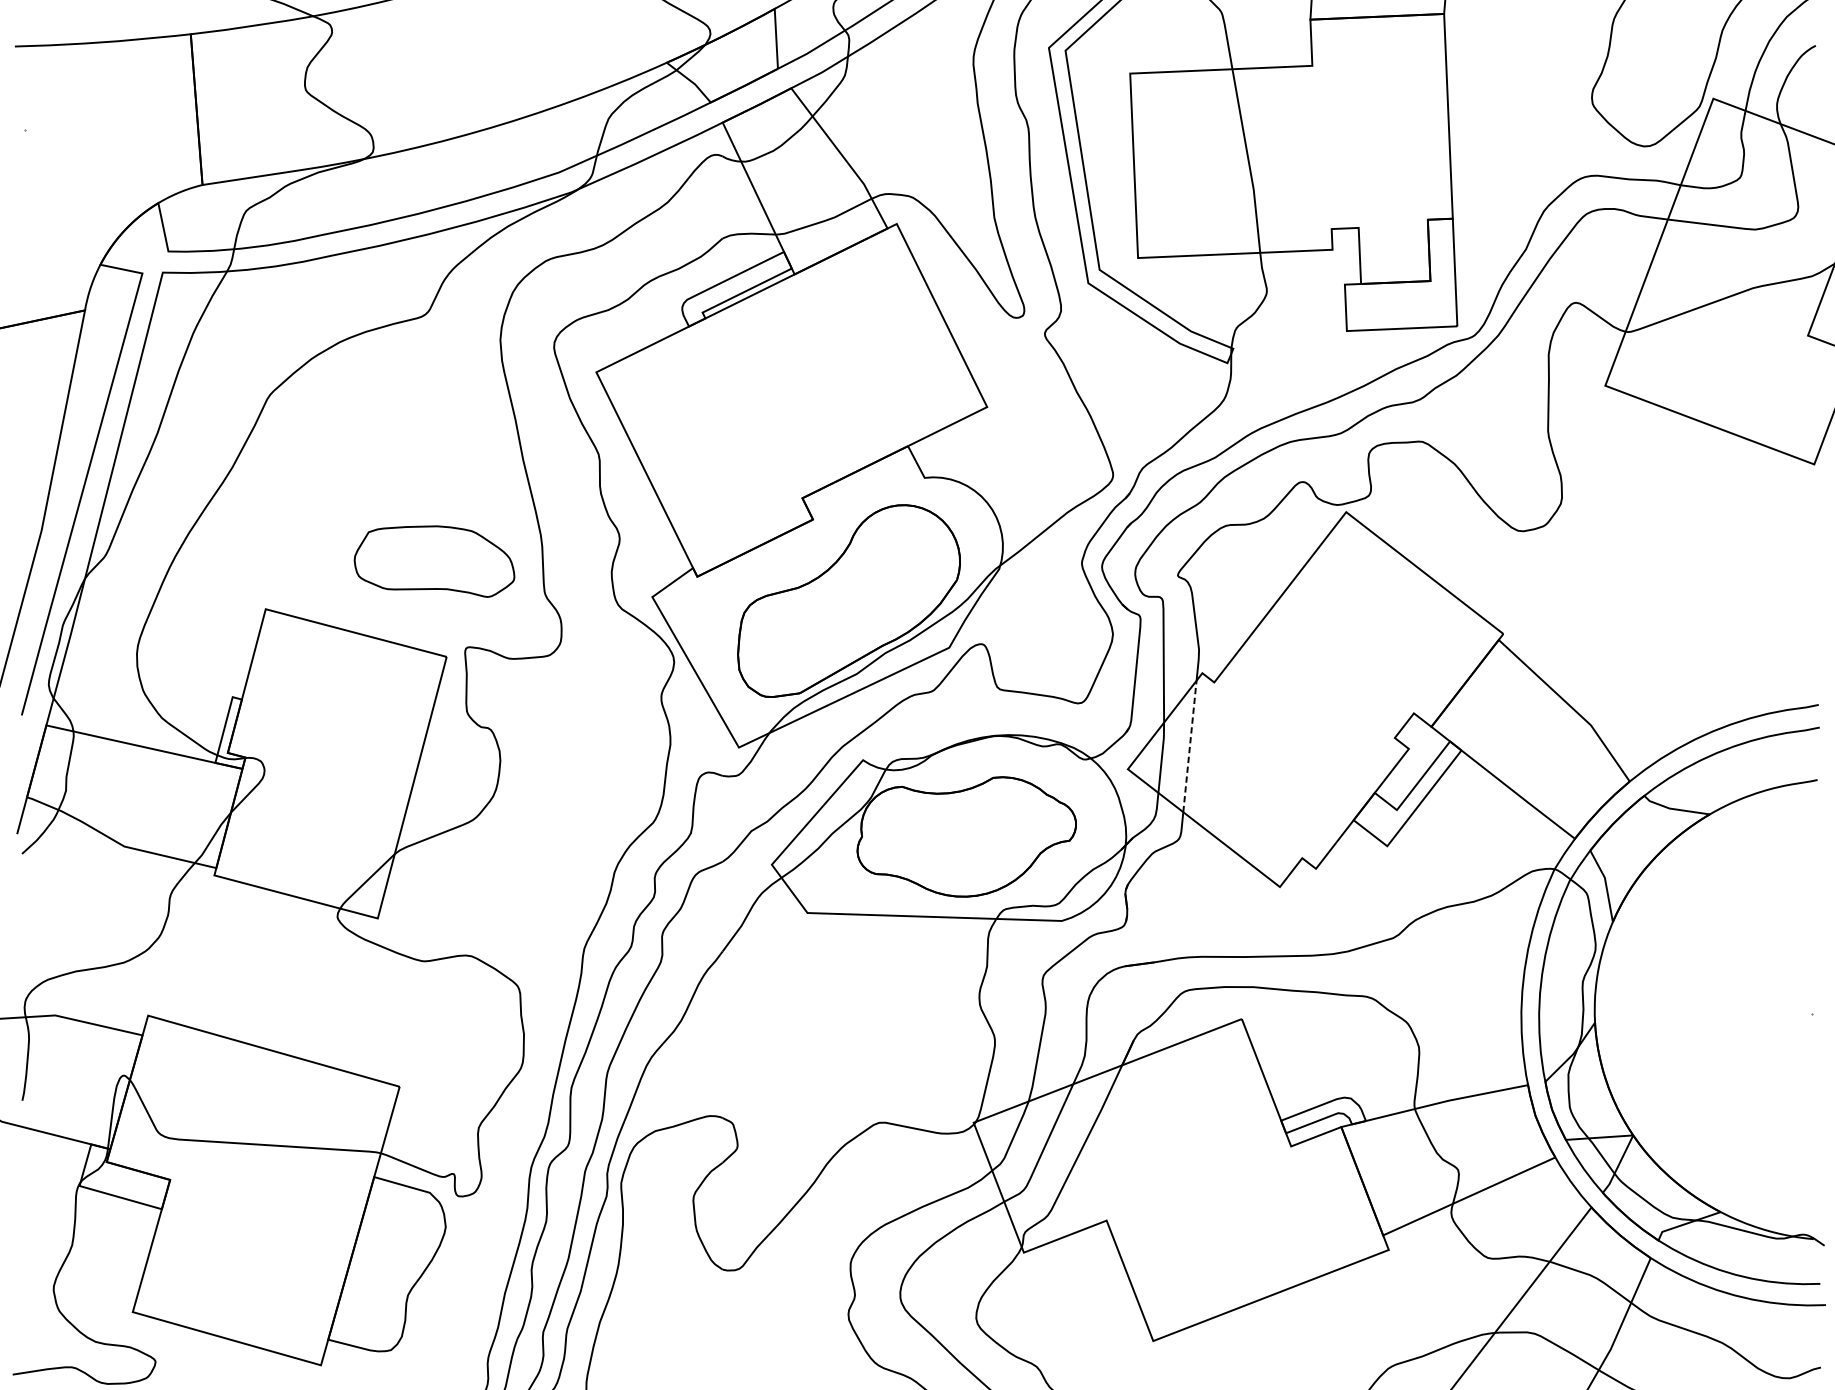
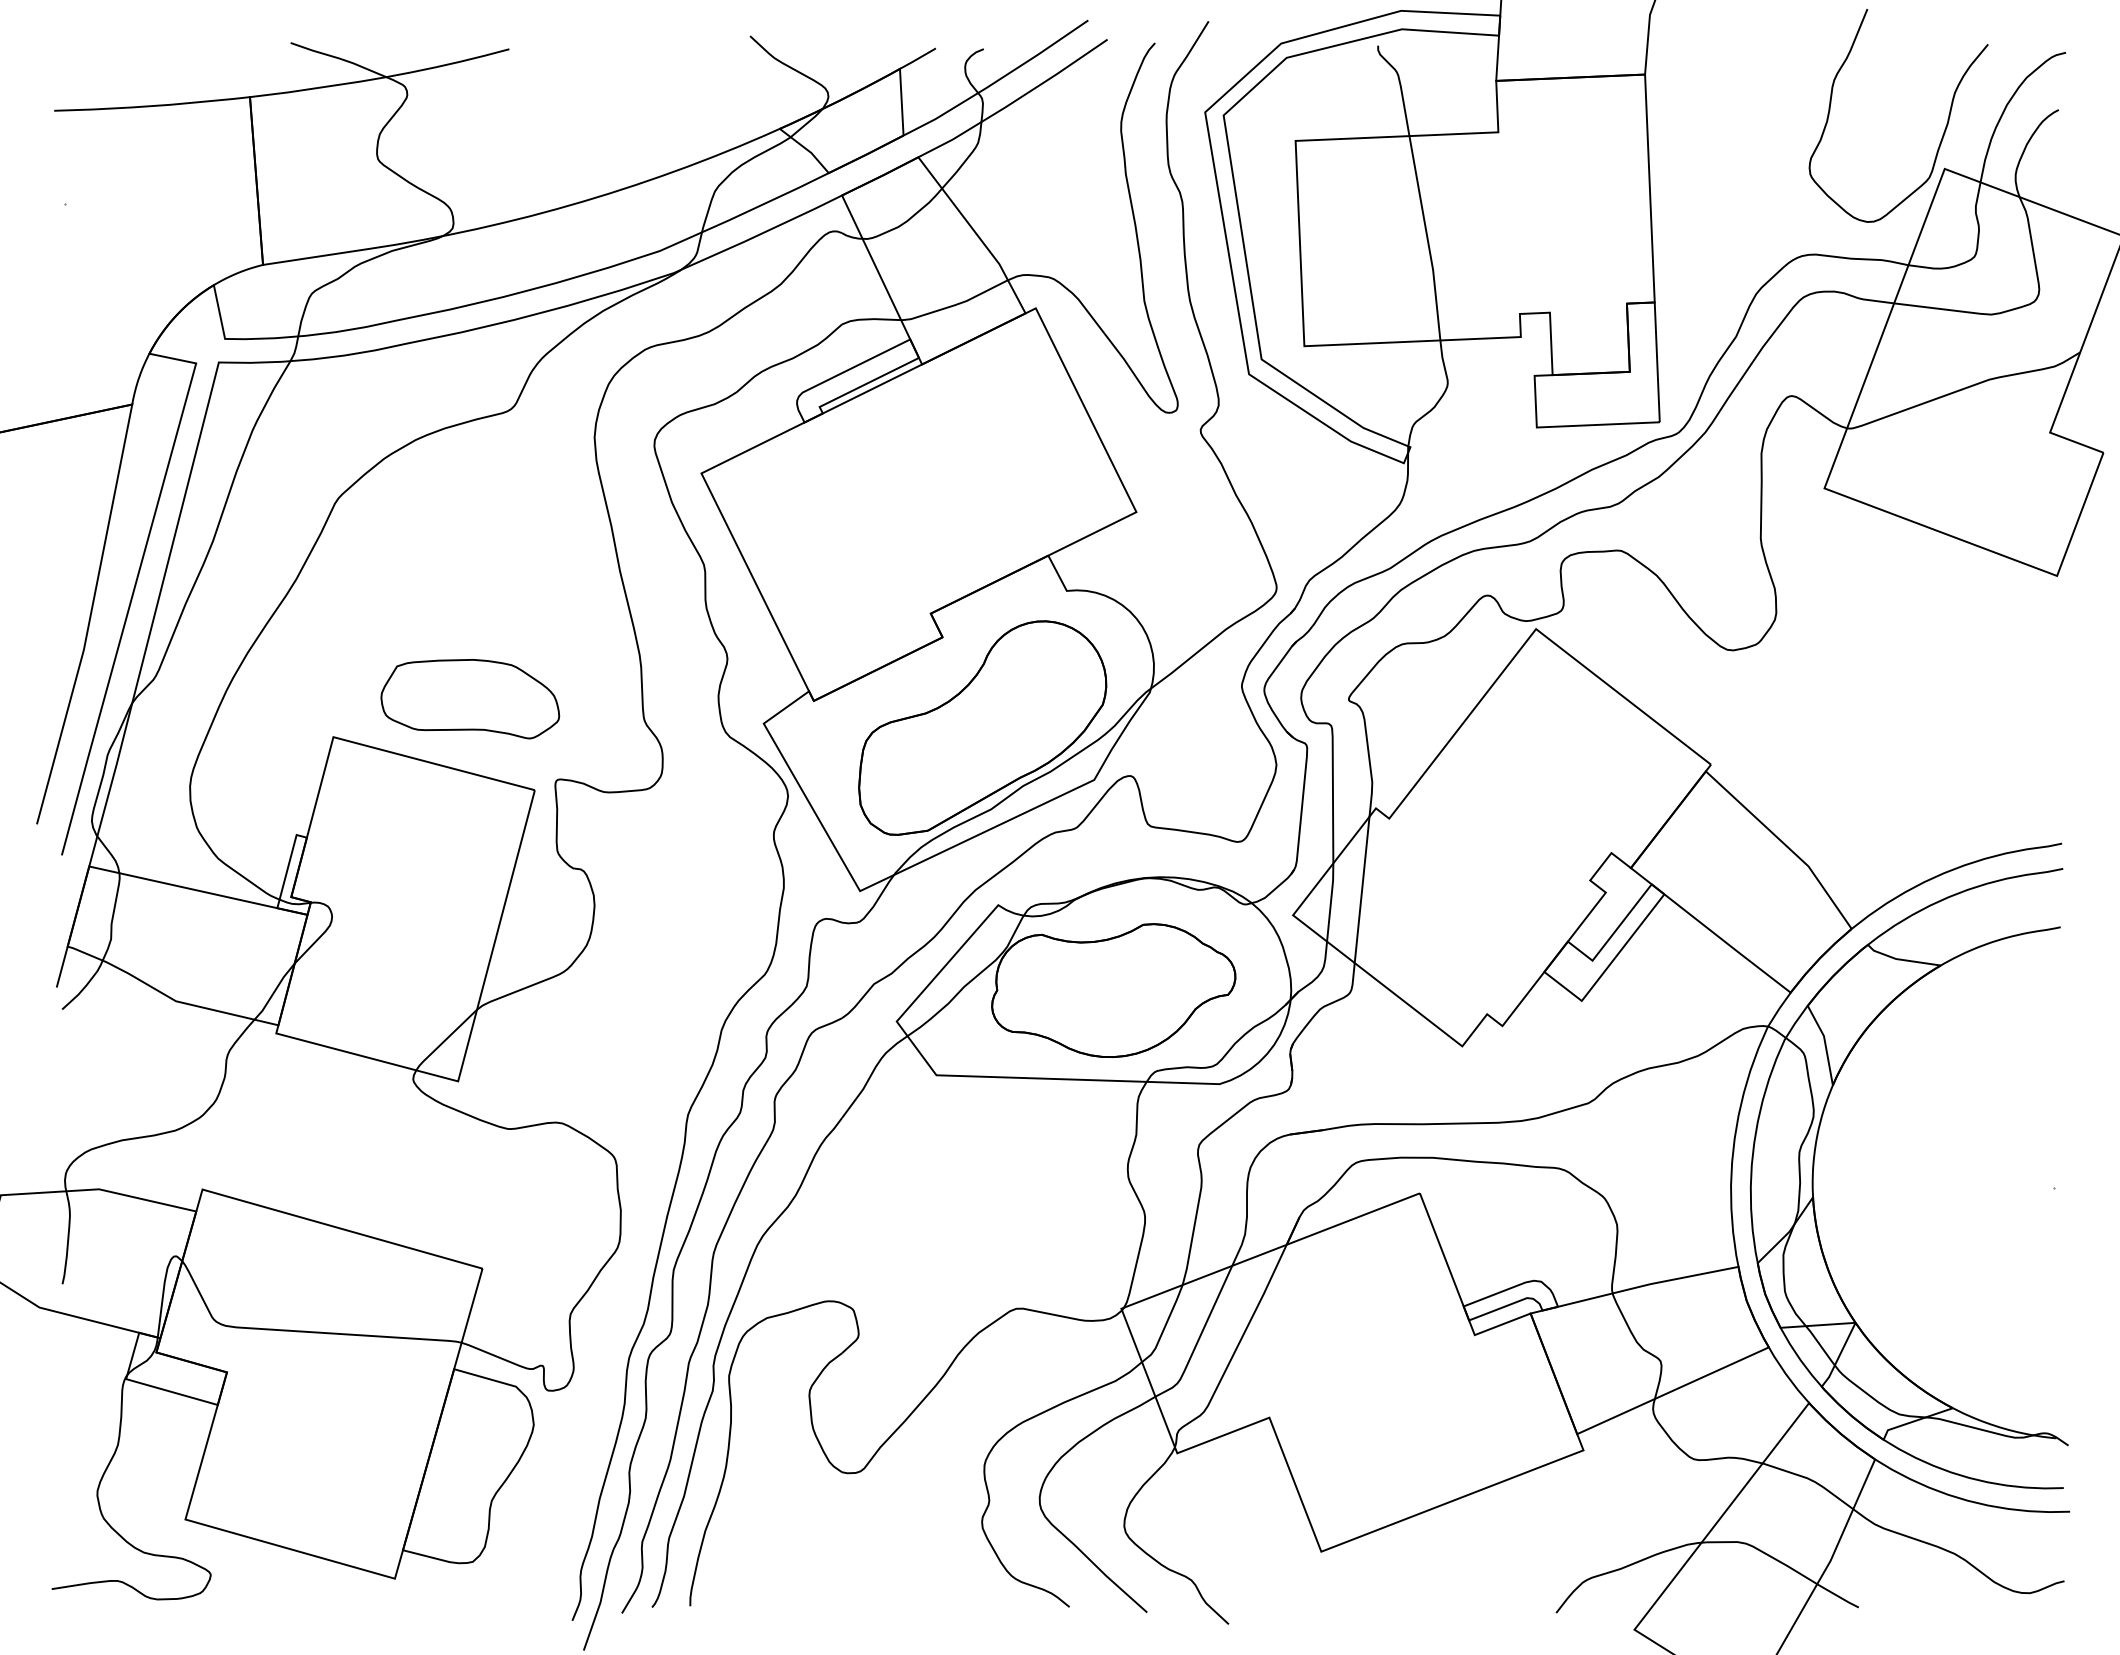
part: (434, 561) -> (470, 699), moved
line: (1190, 746) -> (1362, 889), dashed -> solid

